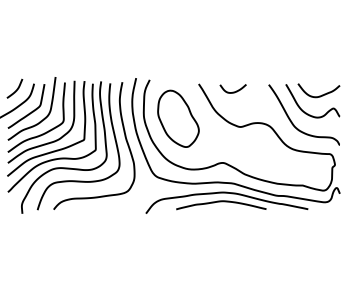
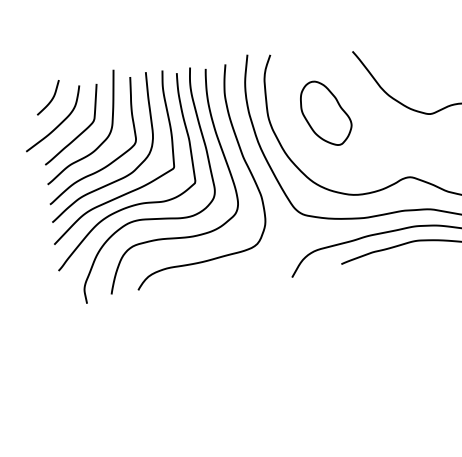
curve: (232, 91) -> (409, 56), removed
part: (178, 118) -> (326, 112), size x0.7

